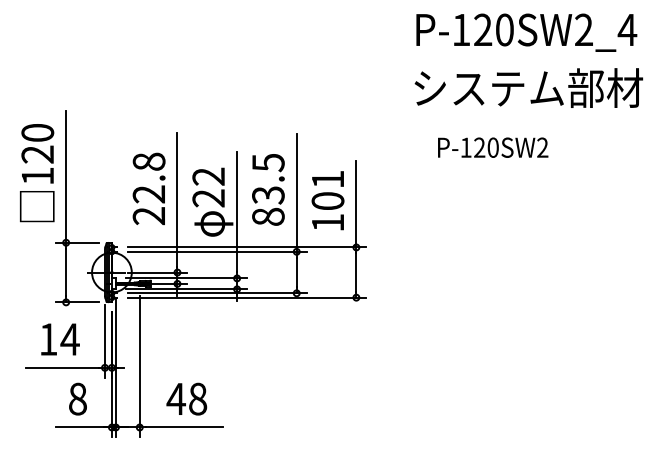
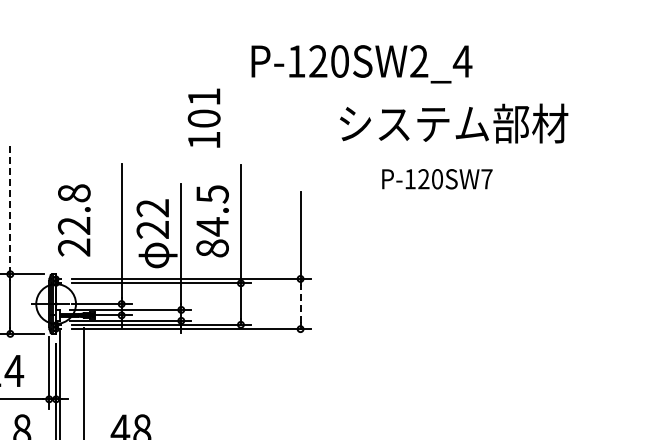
text: (526, 32) -> (361, 64), moved
text: (528, 87) -> (453, 123), moved
text: (542, 147) -> (486, 179), P-120SW2 -> P-120SW7
line: (66, 177) -> (10, 209), solid -> dashed
text: (148, 188) -> (73, 220), moved
text: (268, 195) -> (212, 227), 83.5 -> 84.5
text: (327, 200) -> (203, 118), moved
line: (356, 272) -> (300, 304), solid -> dashed

